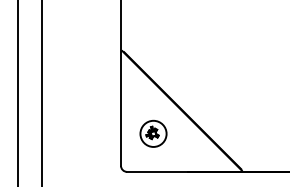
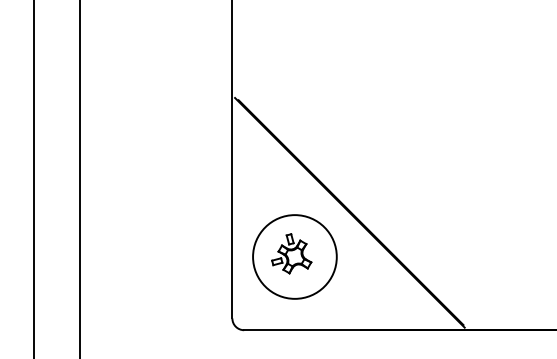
part: (153, 133) -> (294, 256), size x1.67

